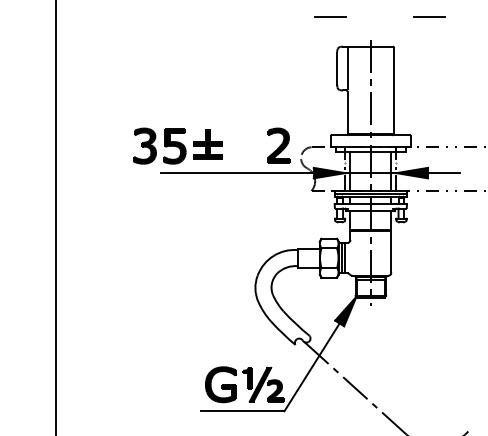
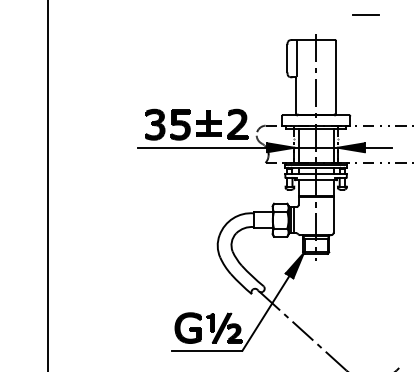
line: (330, 16) -> (281, 14), removed
part: (177, 145) -> (182, 124), moved

